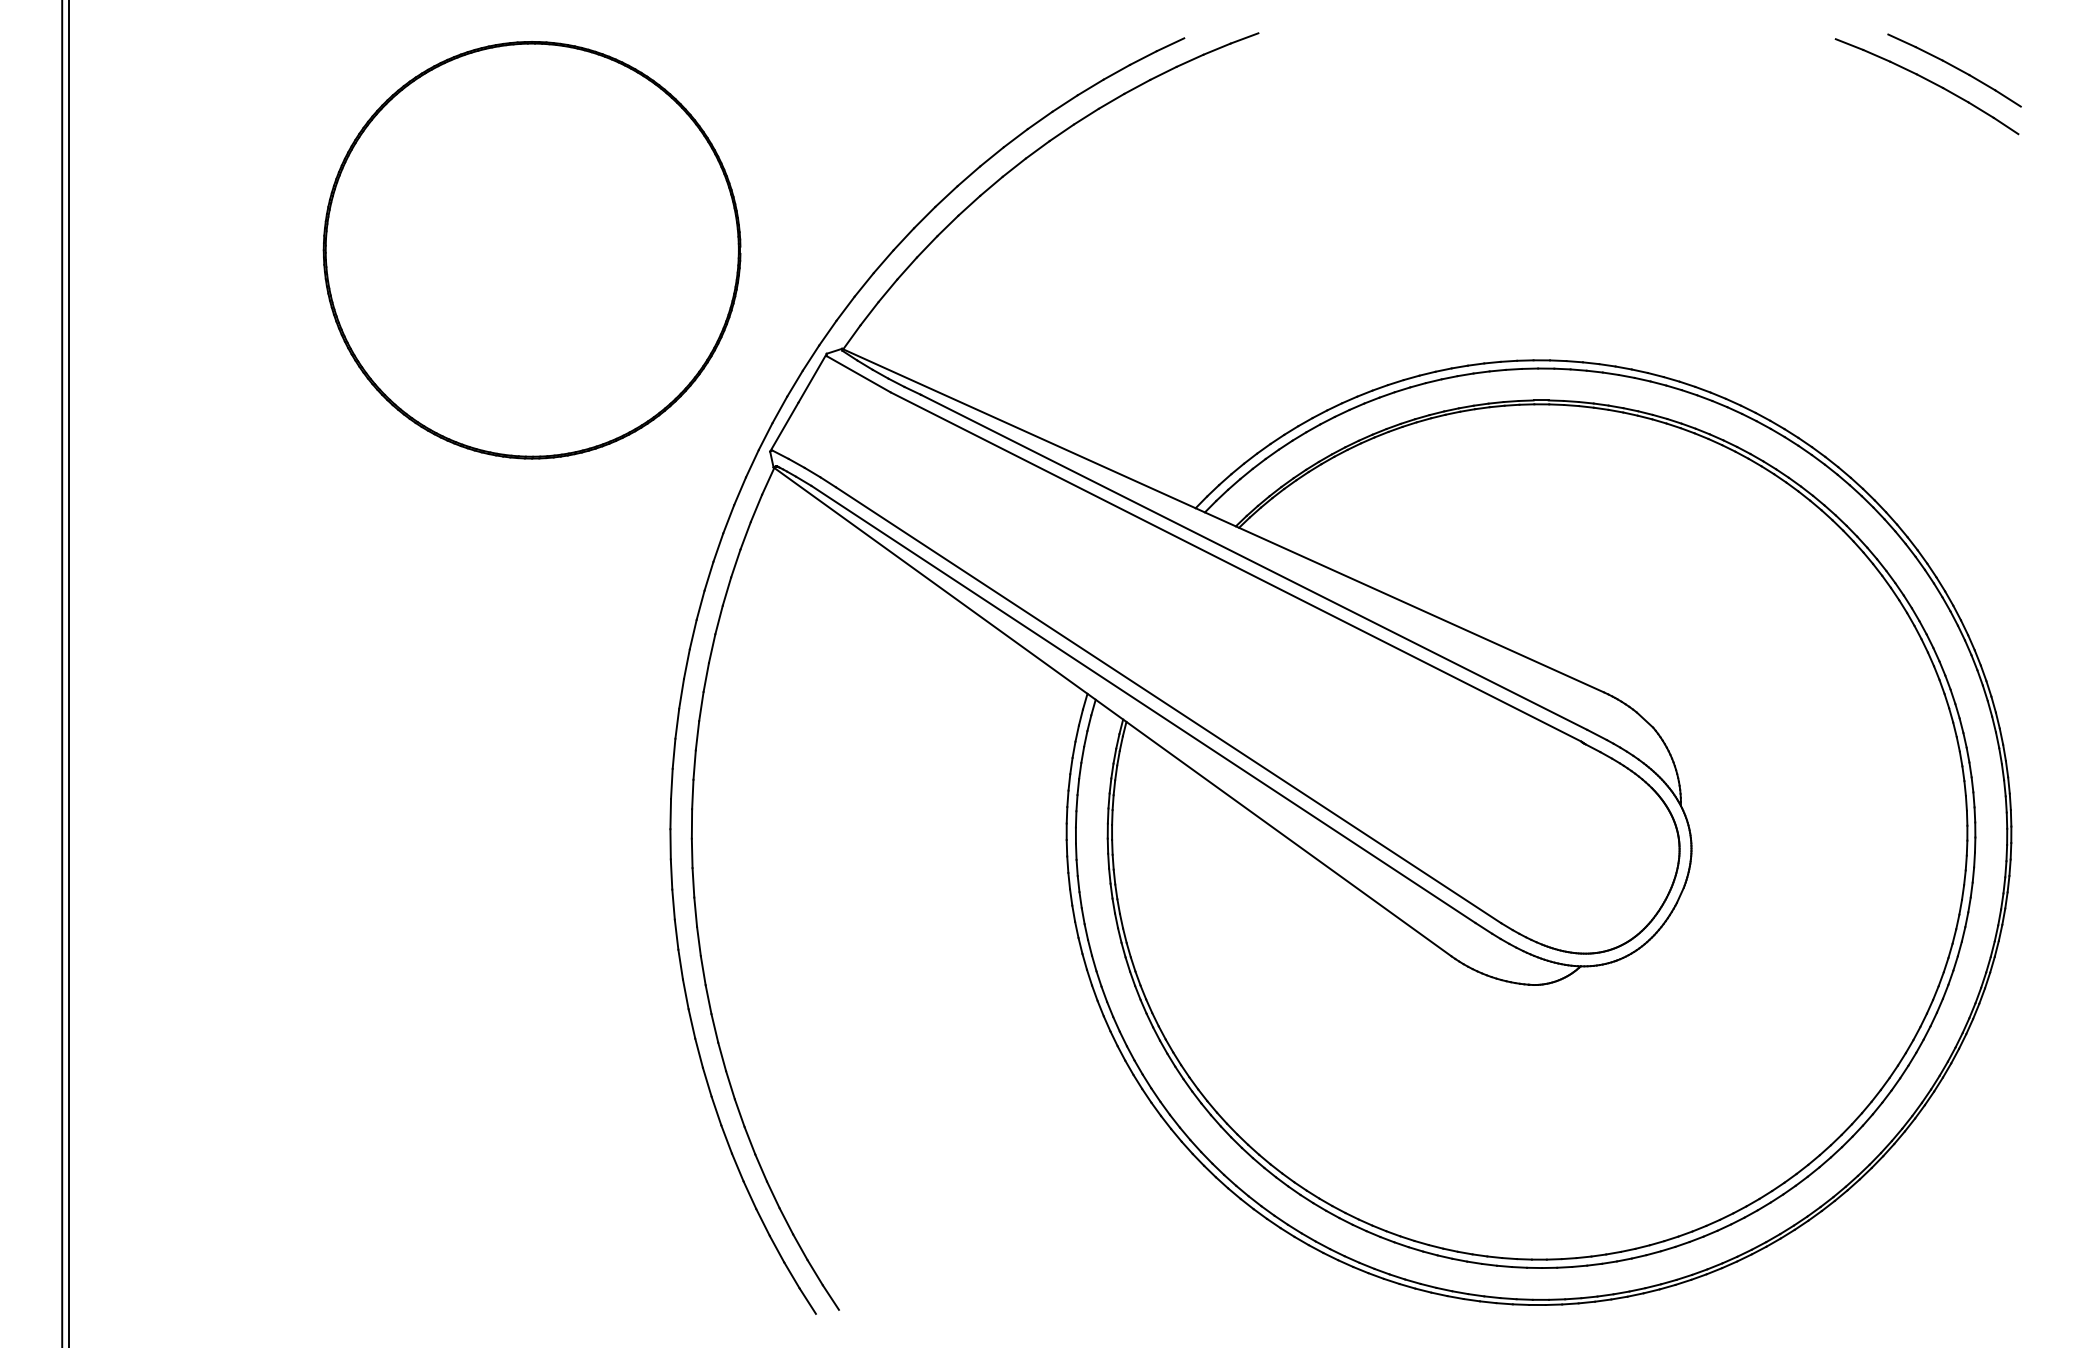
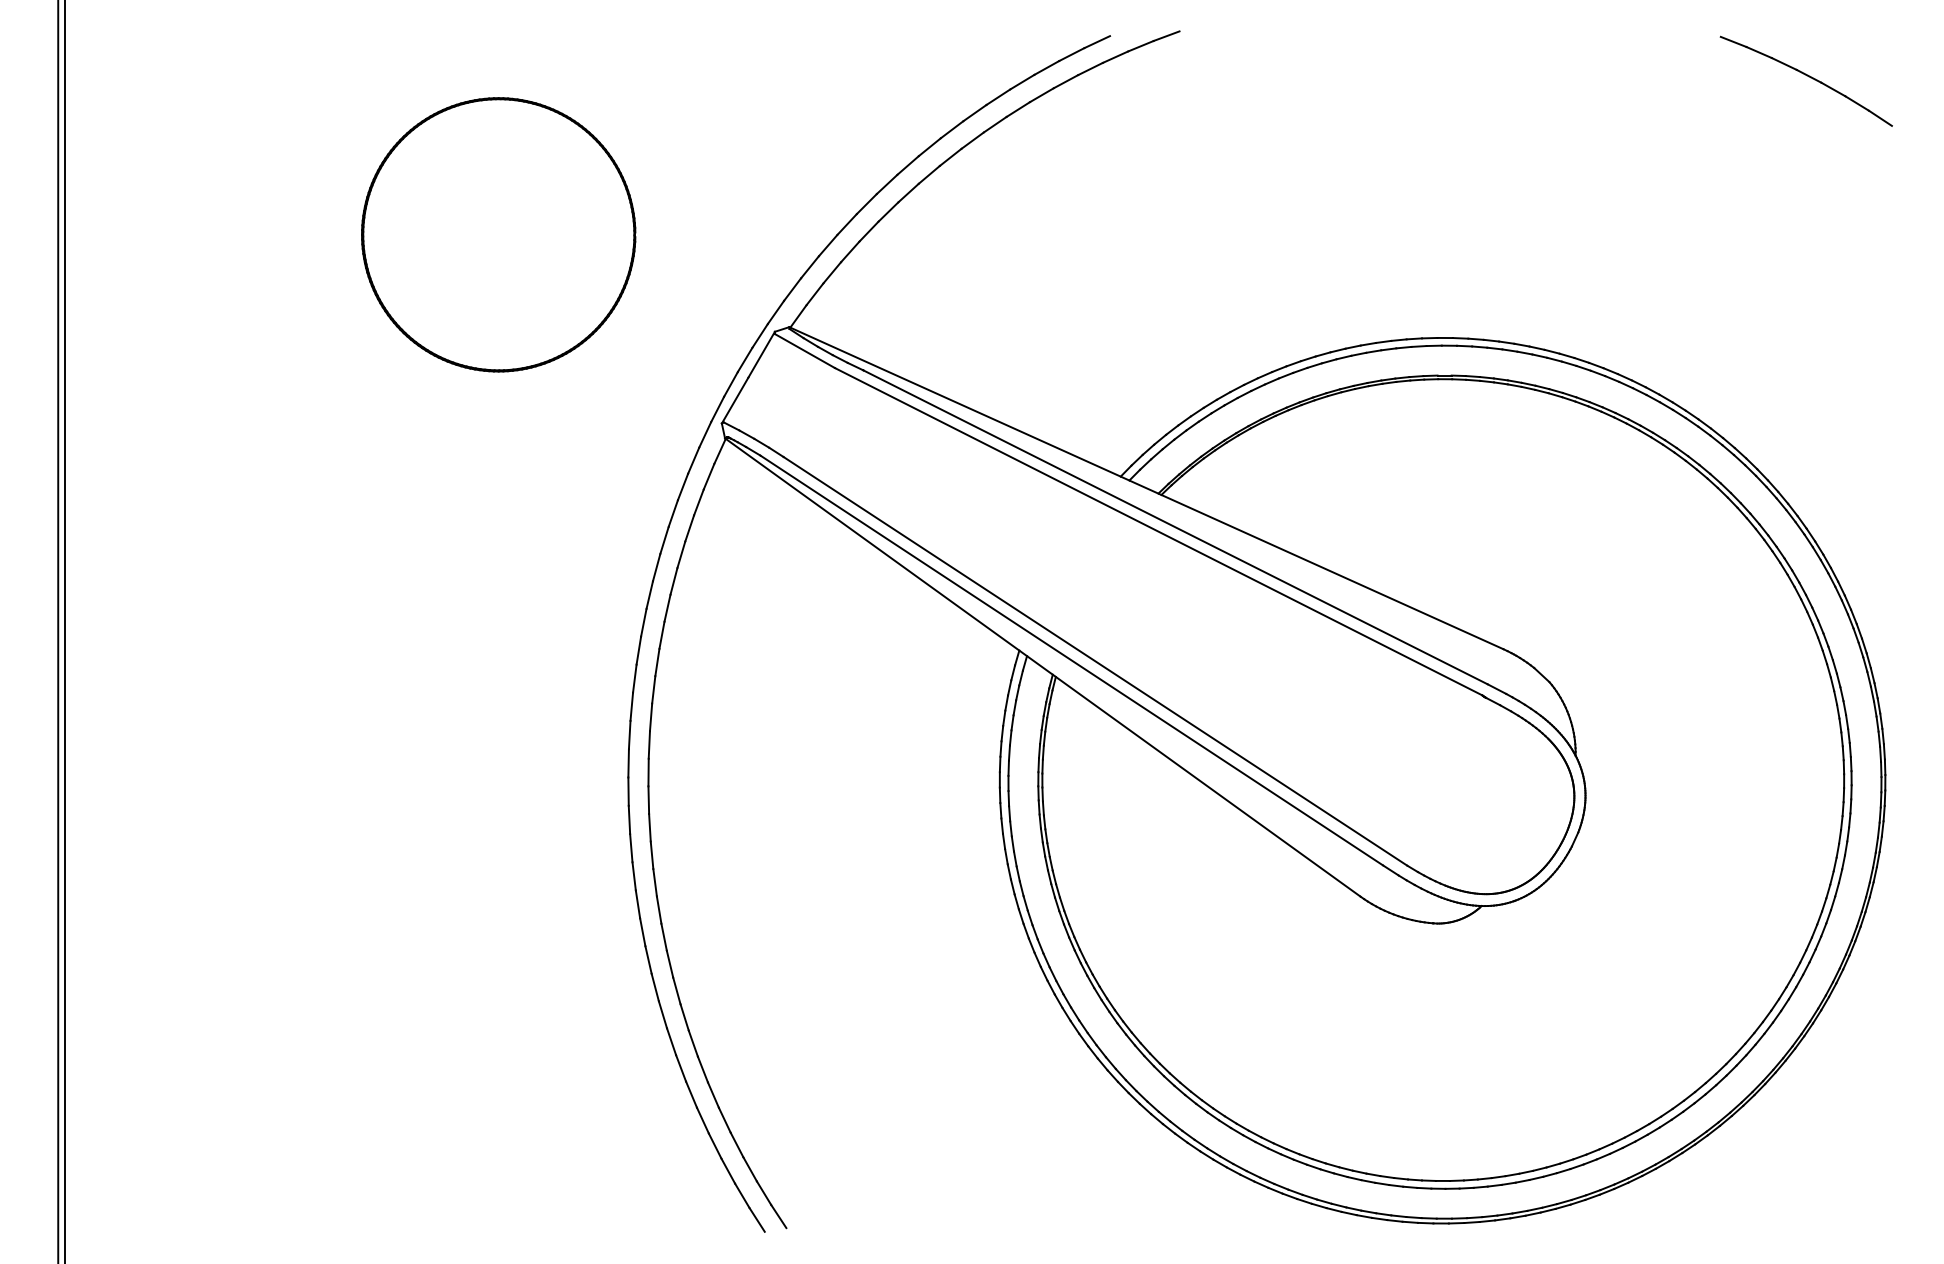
part: (1954, 70) -> (1832, 66), removed
part: (531, 250) -> (498, 235), size x0.7

